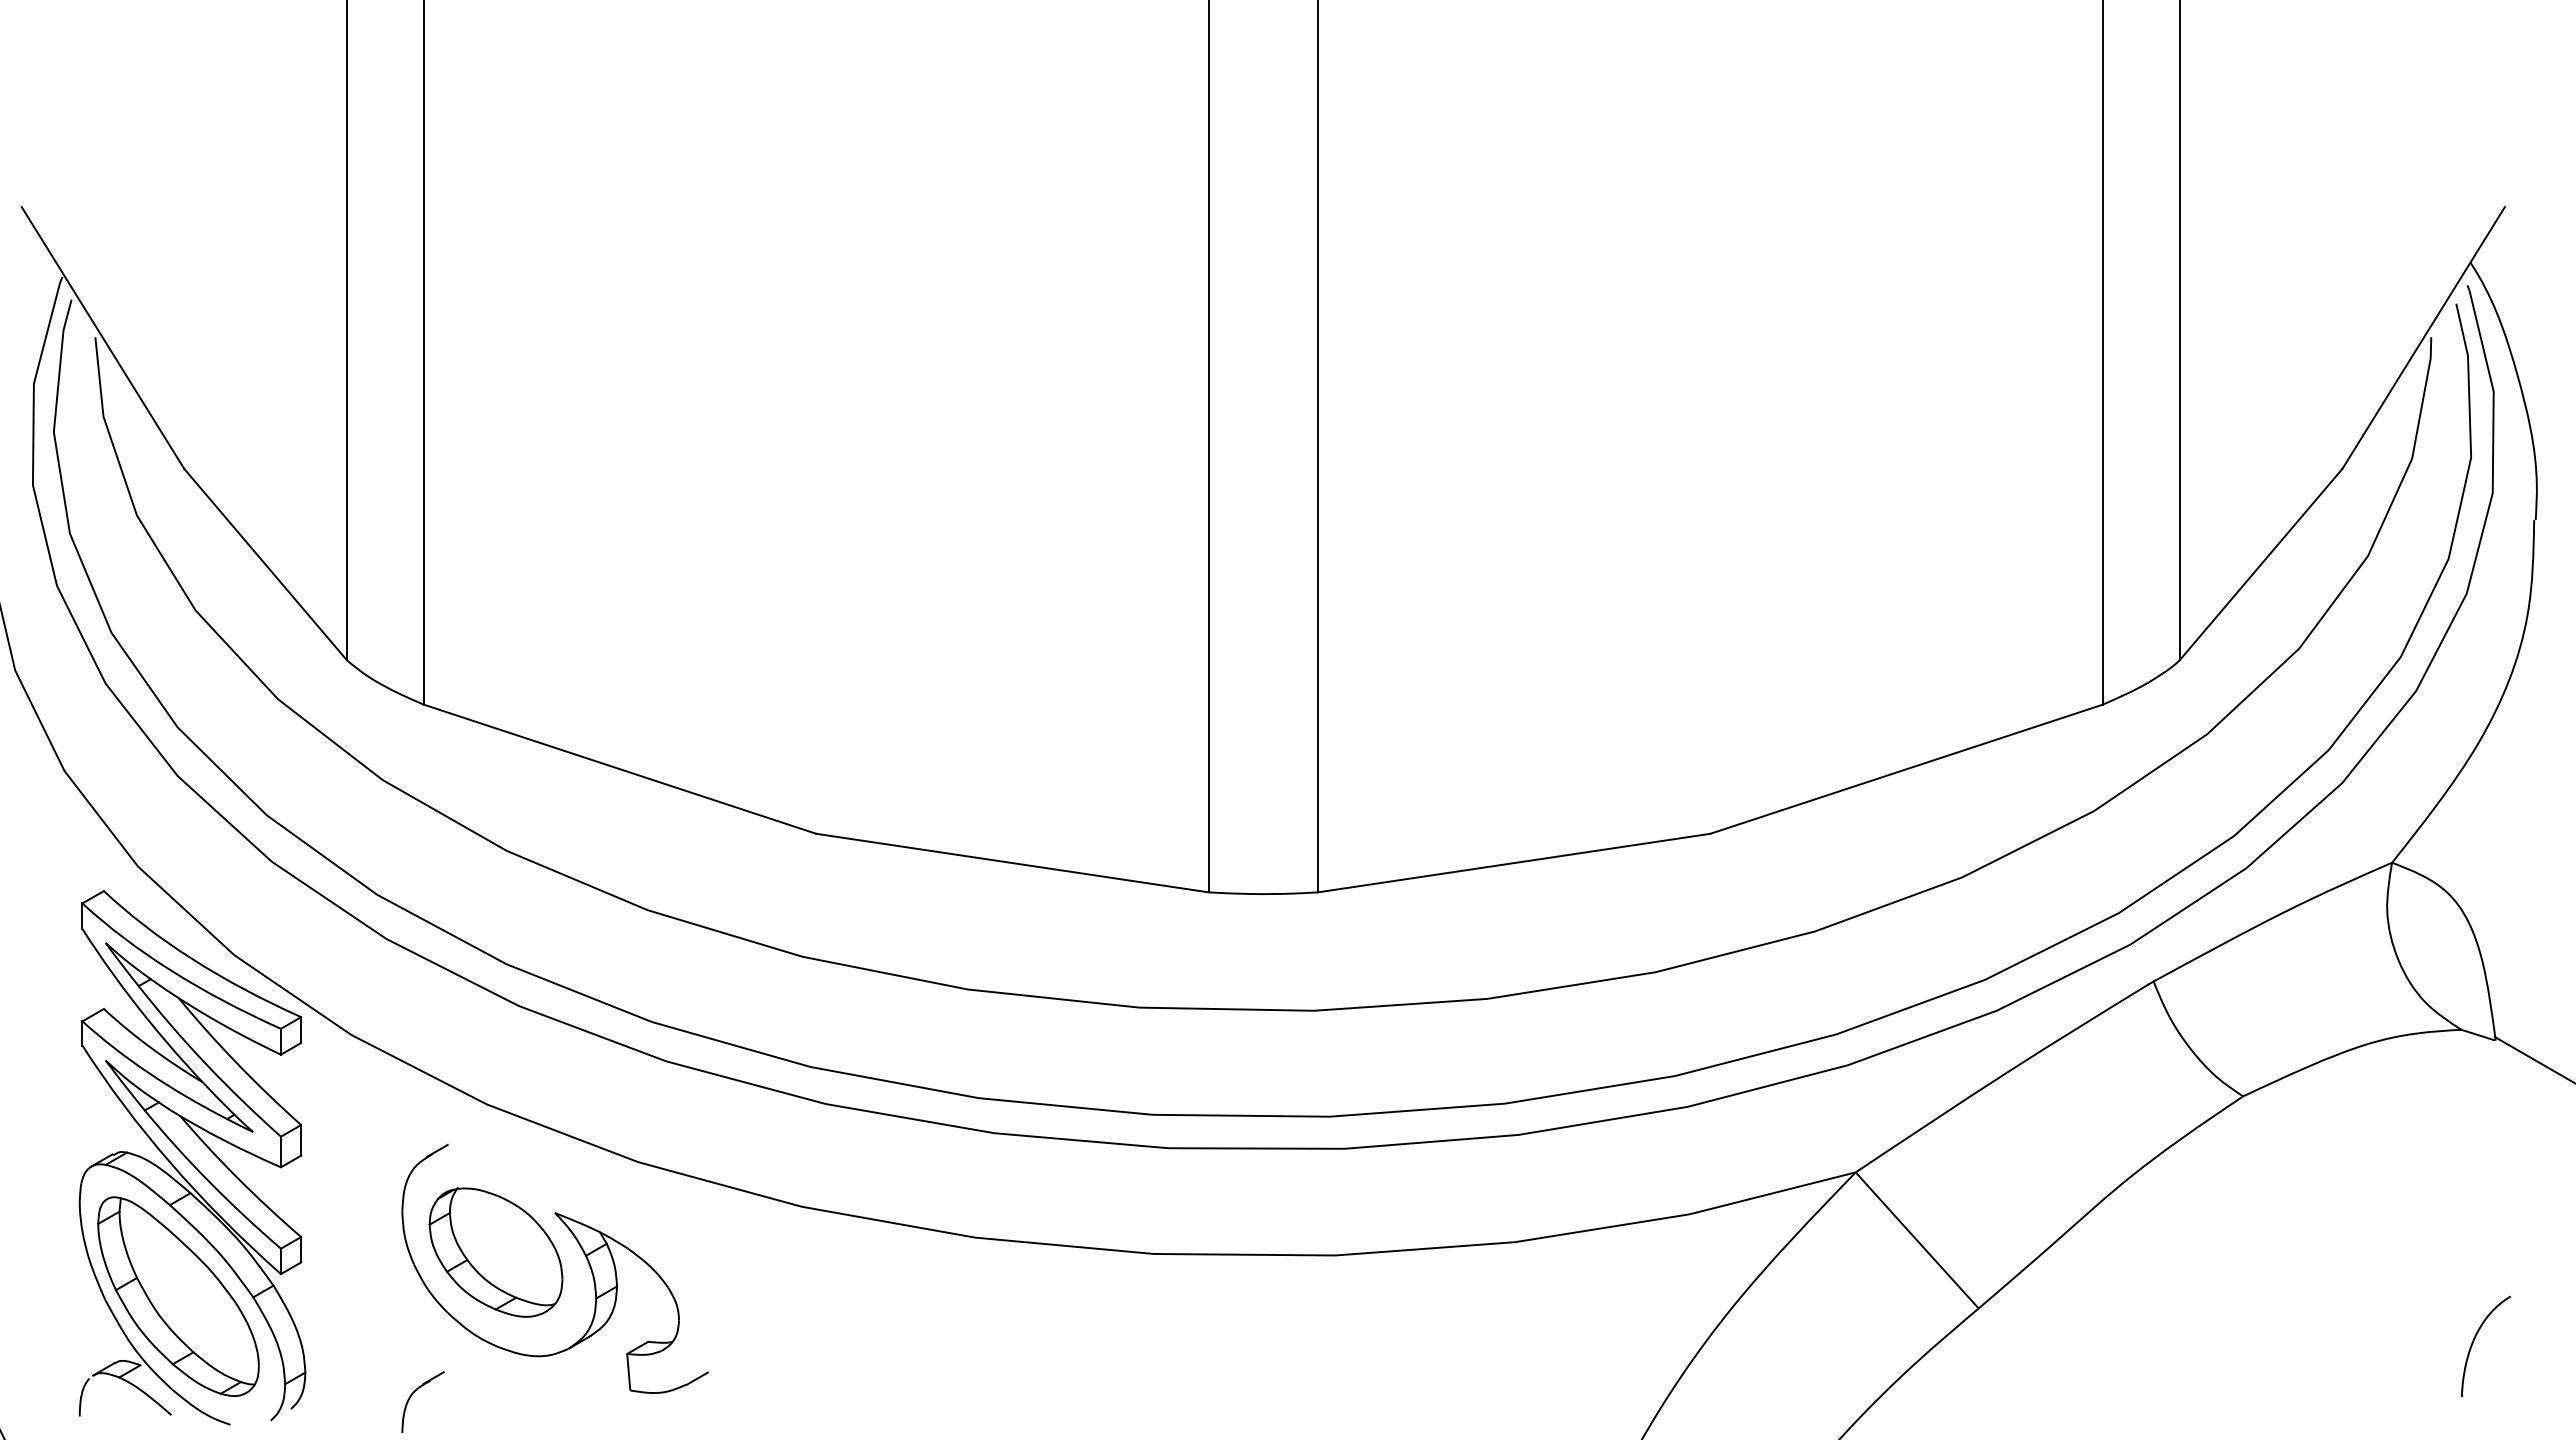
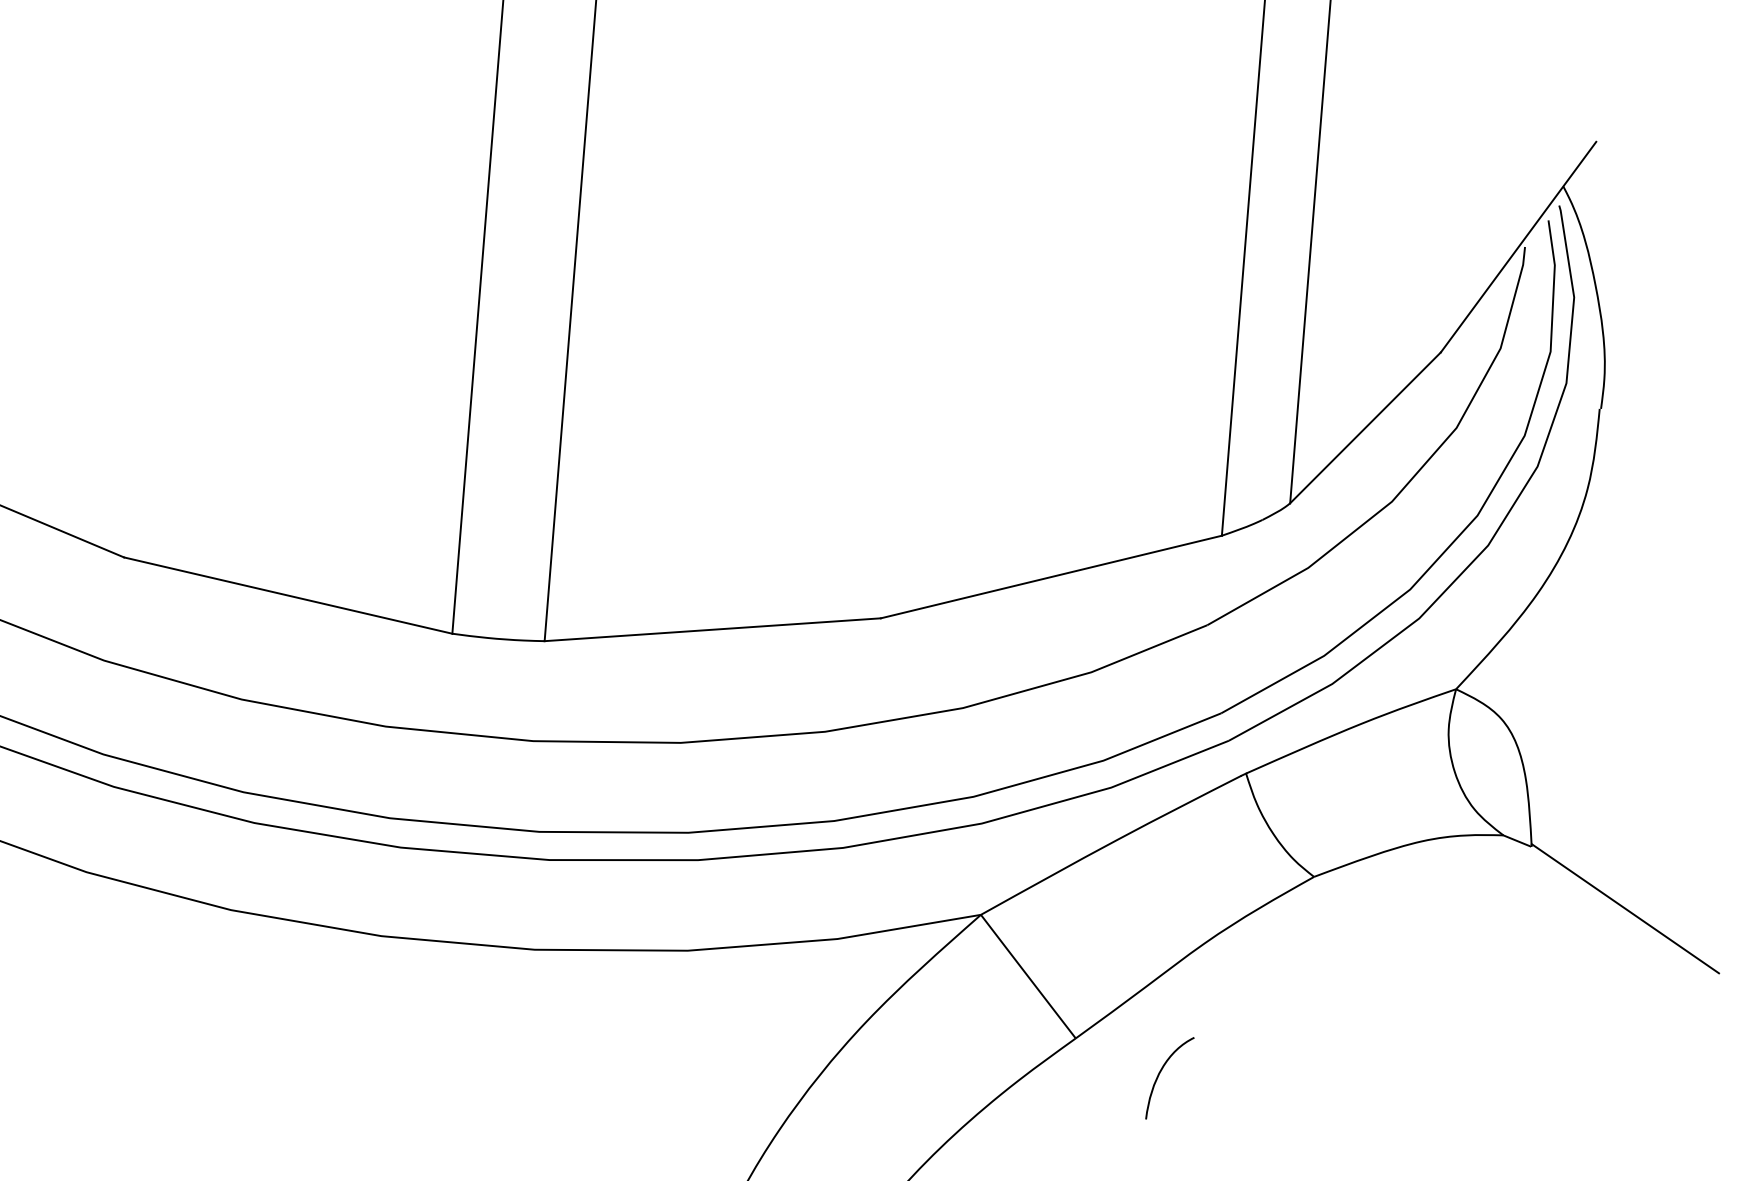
curve: (2474, 1341) -> (1160, 1073), moved

